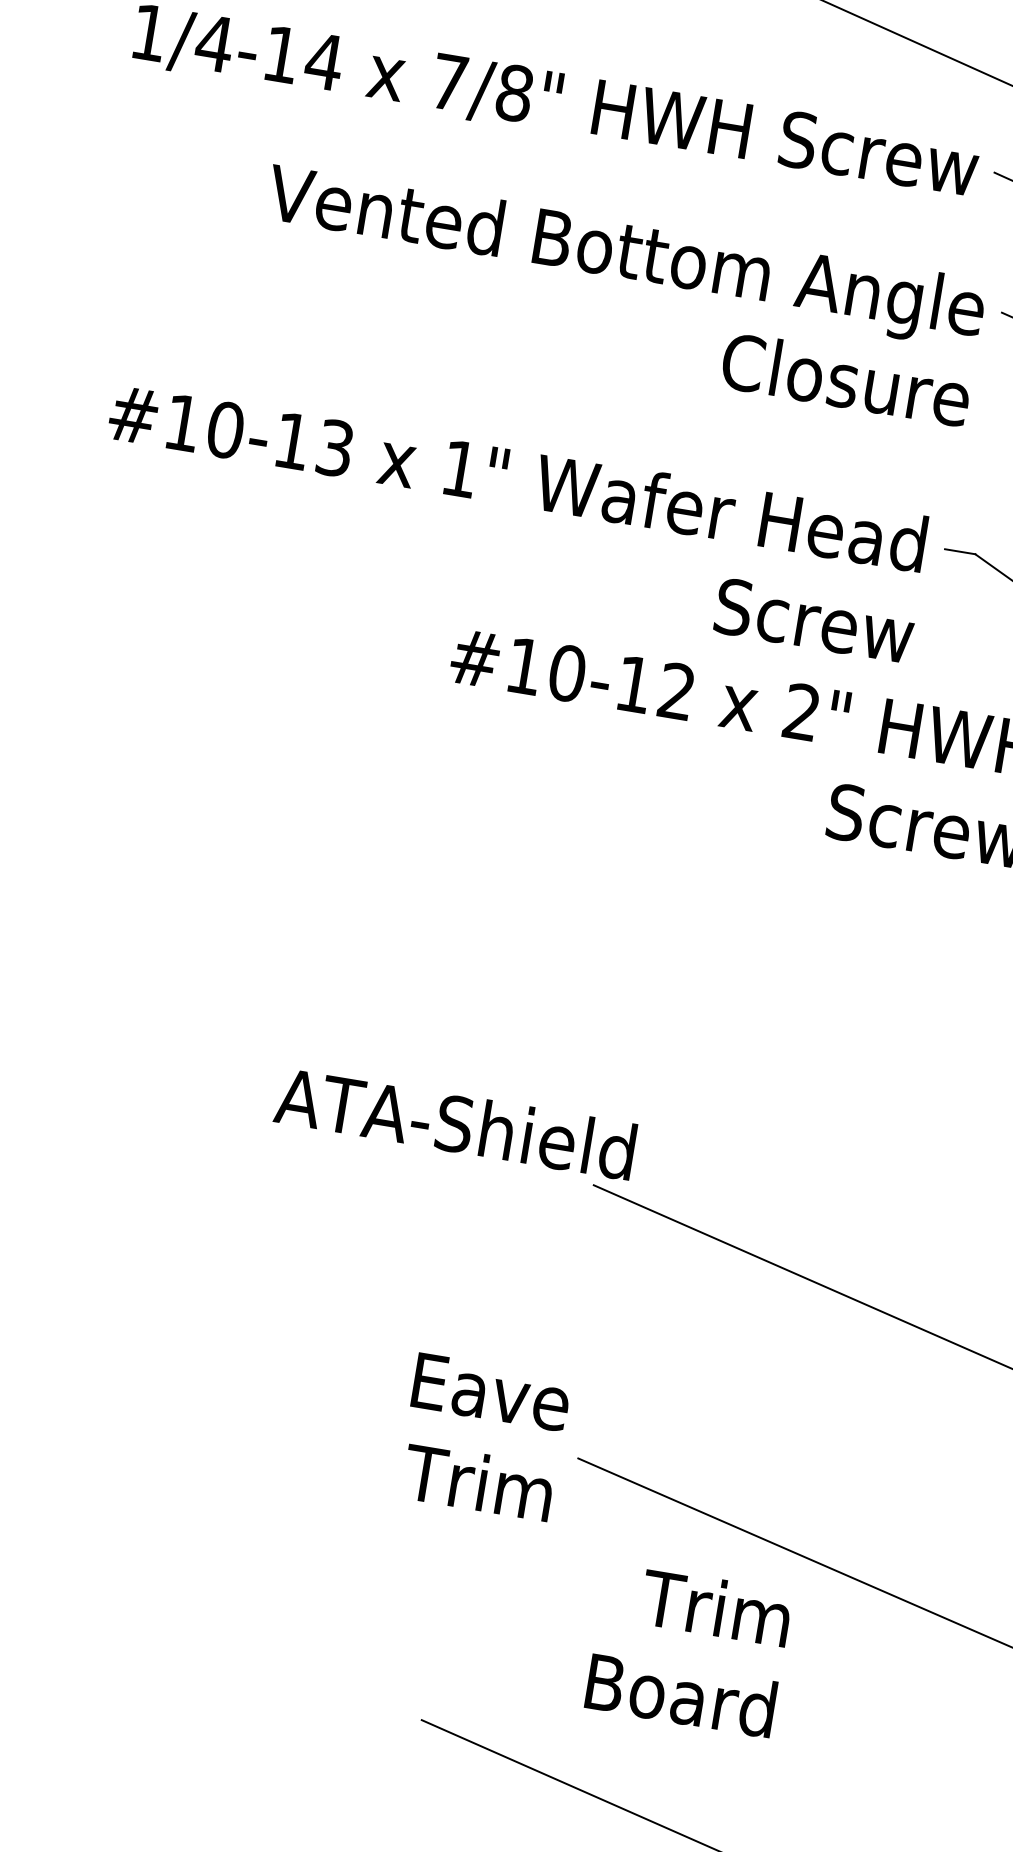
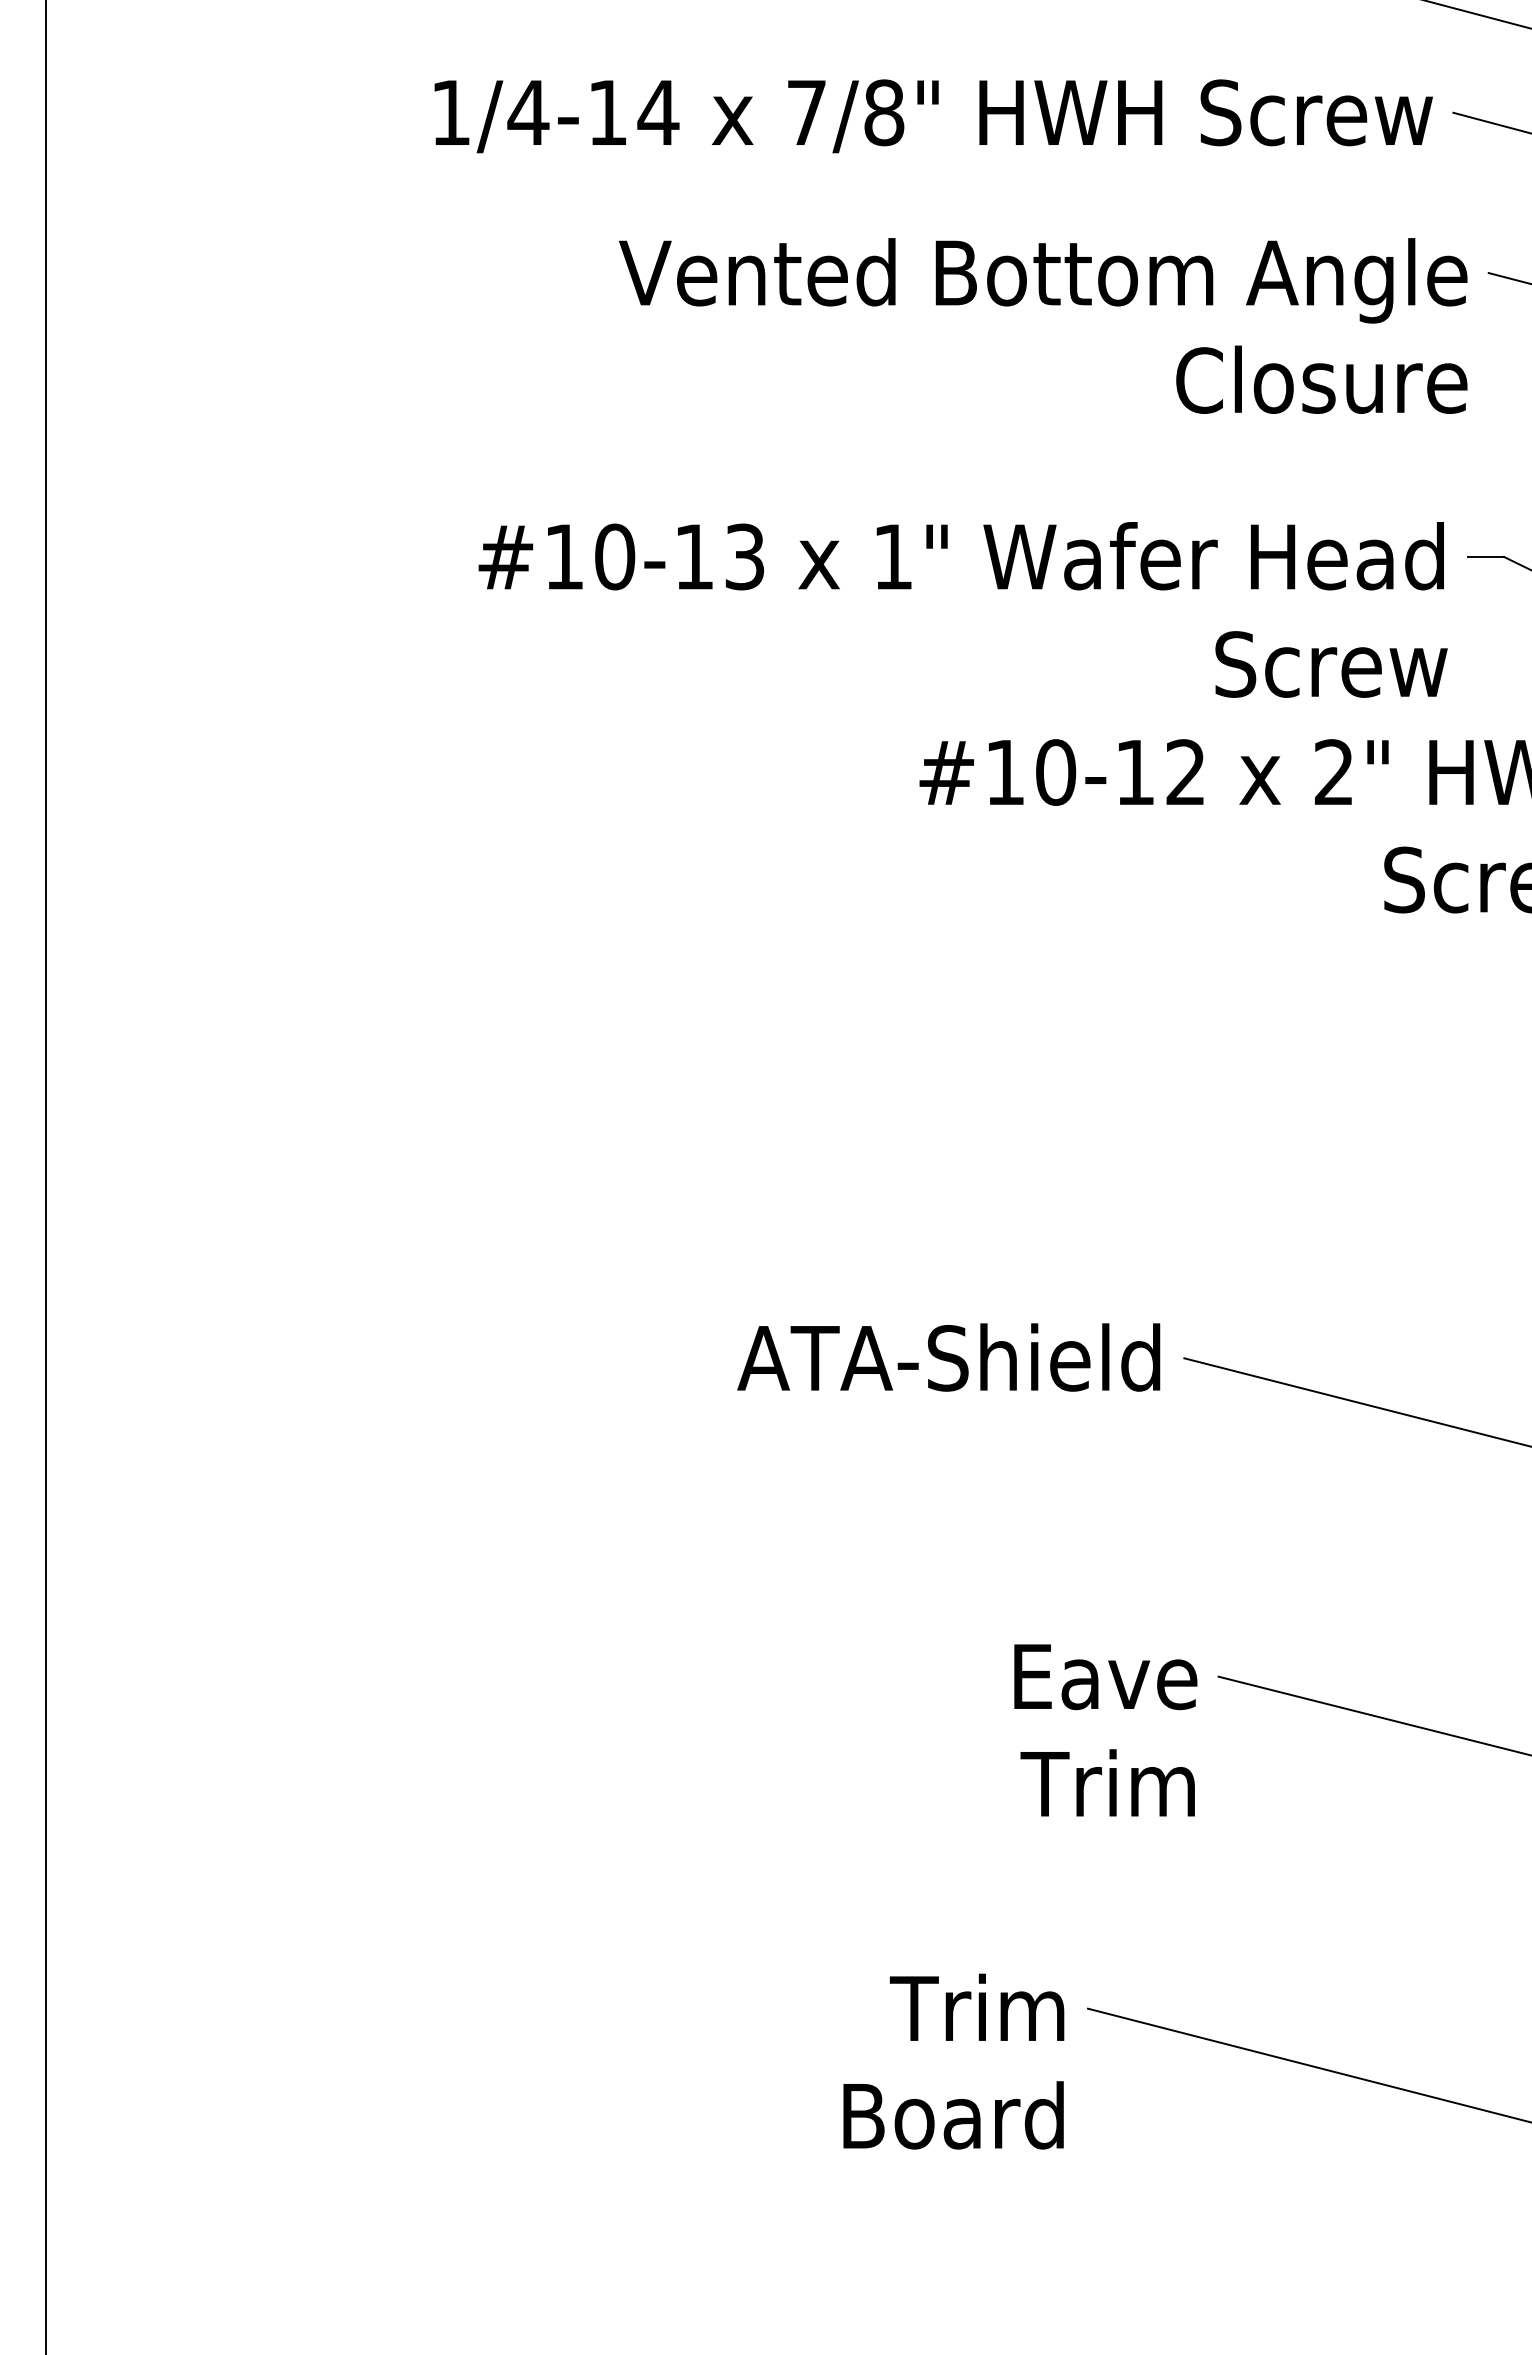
text: (455, 1123) -> (948, 1357), moved
text: (483, 1437) -> (1105, 1730), moved
text: (688, 1649) -> (953, 2061), moved

